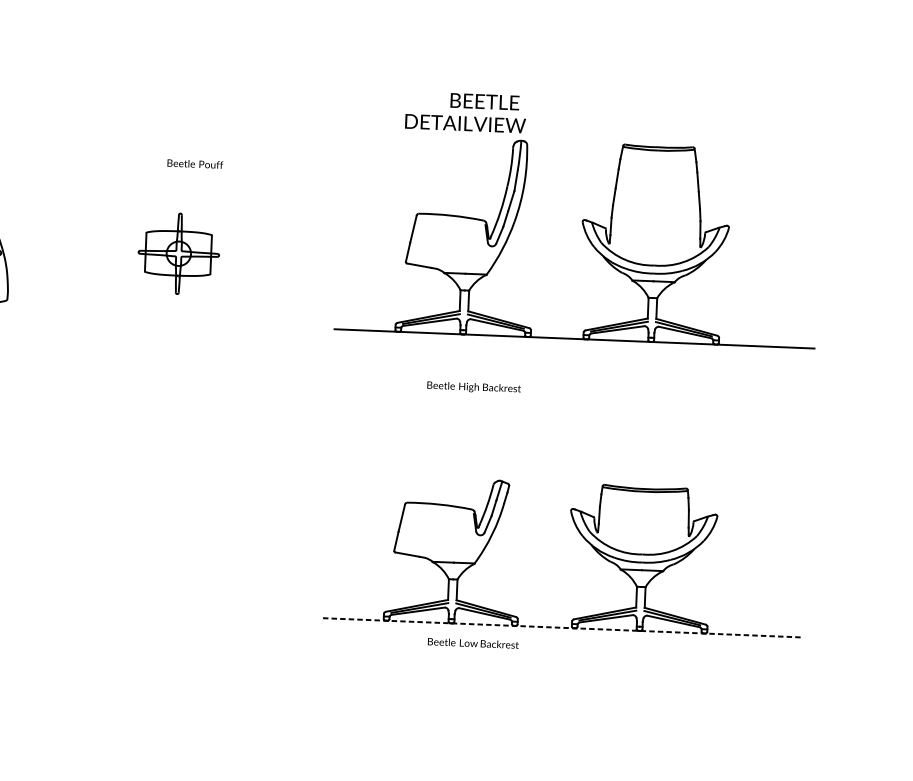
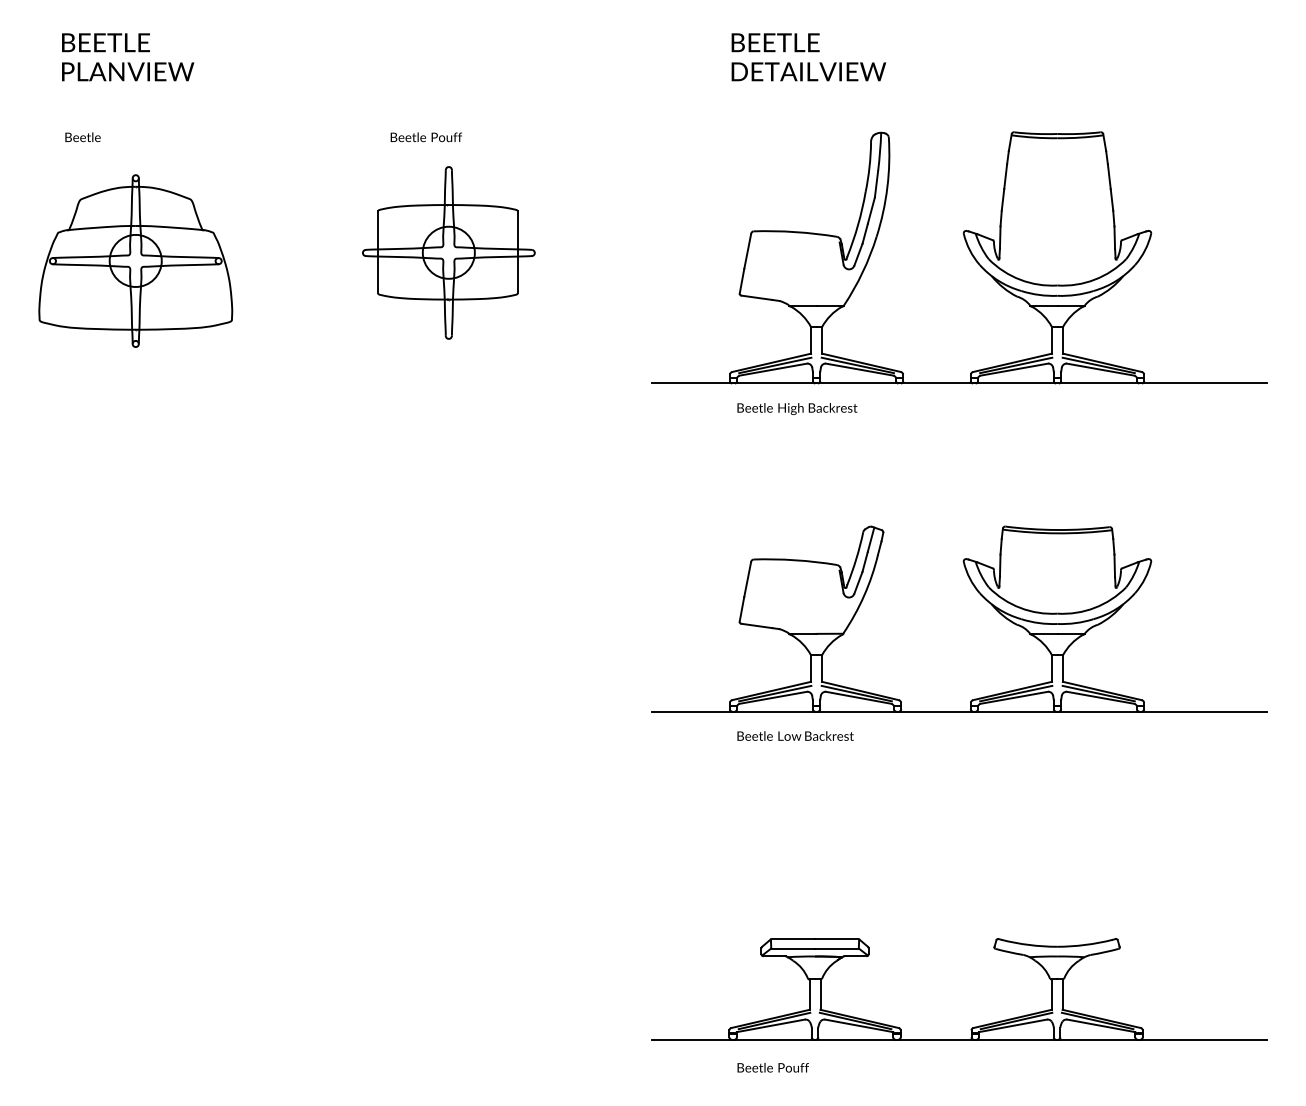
text: (484, 101) -> (775, 42), moved
text: (194, 164) -> (425, 137), moved
part: (586, 236) -> (969, 251), moved
part: (178, 253) -> (448, 252), size x1.67
text: (474, 387) -> (797, 408), moved
line: (563, 627) -> (959, 711), dashed -> solid
text: (473, 642) -> (795, 735), moved

